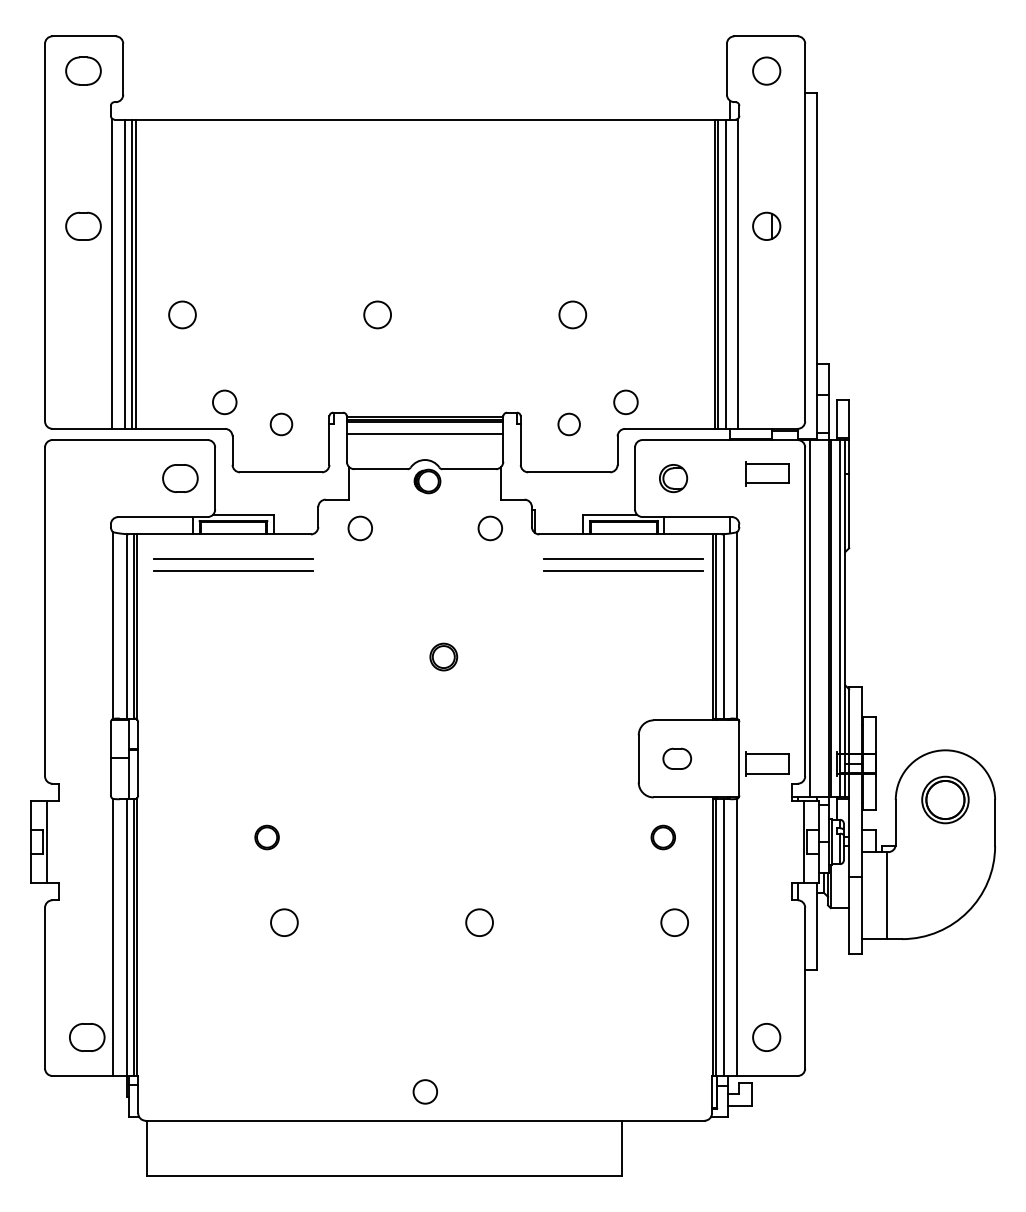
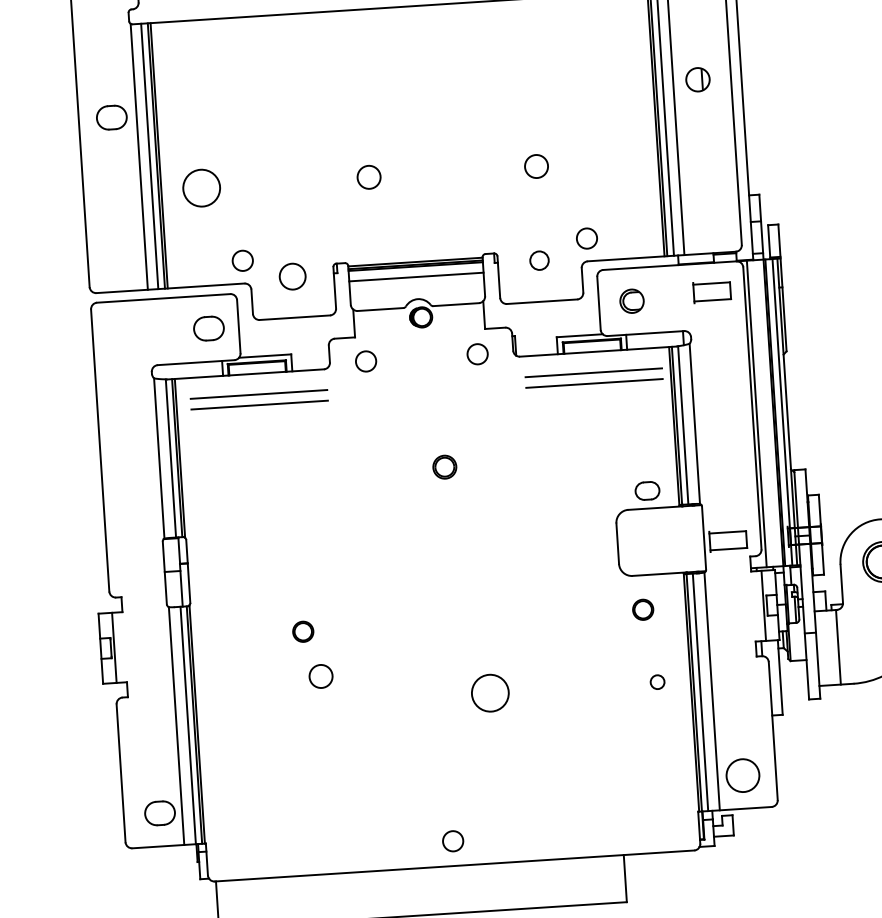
circle: (182, 314) -> (201, 187), size x1.6
circle: (281, 424) -> (292, 276), size x1.4
part: (676, 758) -> (646, 490), moved
circle: (284, 922) -> (321, 676), moved
circle: (479, 922) -> (490, 692), size x1.6
circle: (674, 922) -> (657, 682), size x0.6
circle: (766, 1037) -> (742, 775), size x1.4

